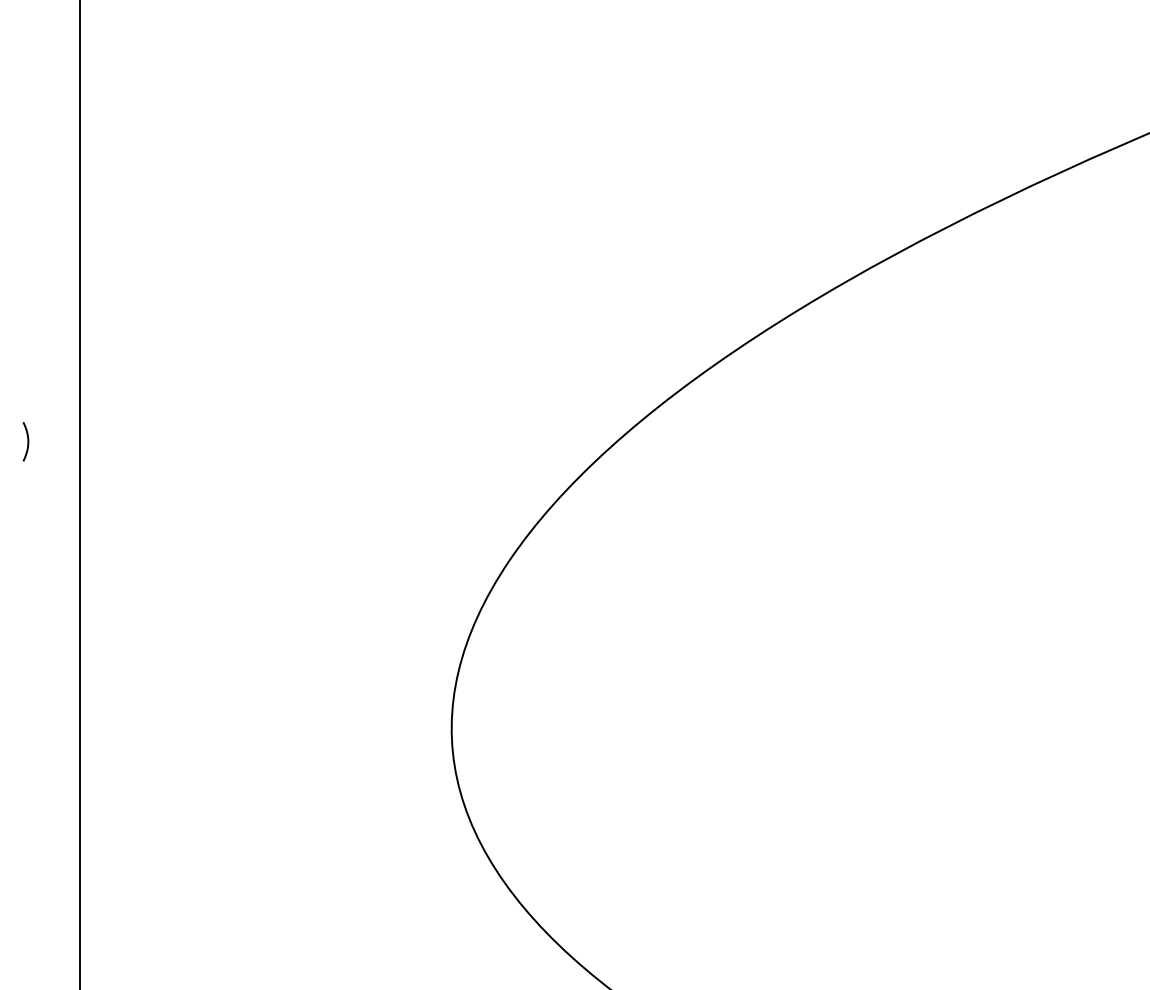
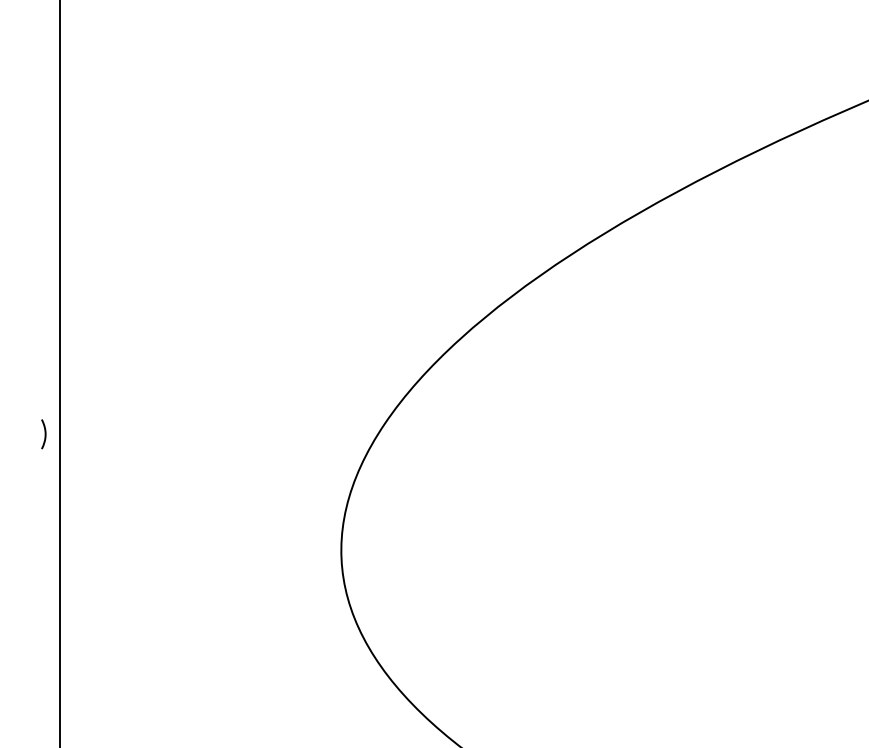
curve: (27, 441) -> (44, 434), moved

